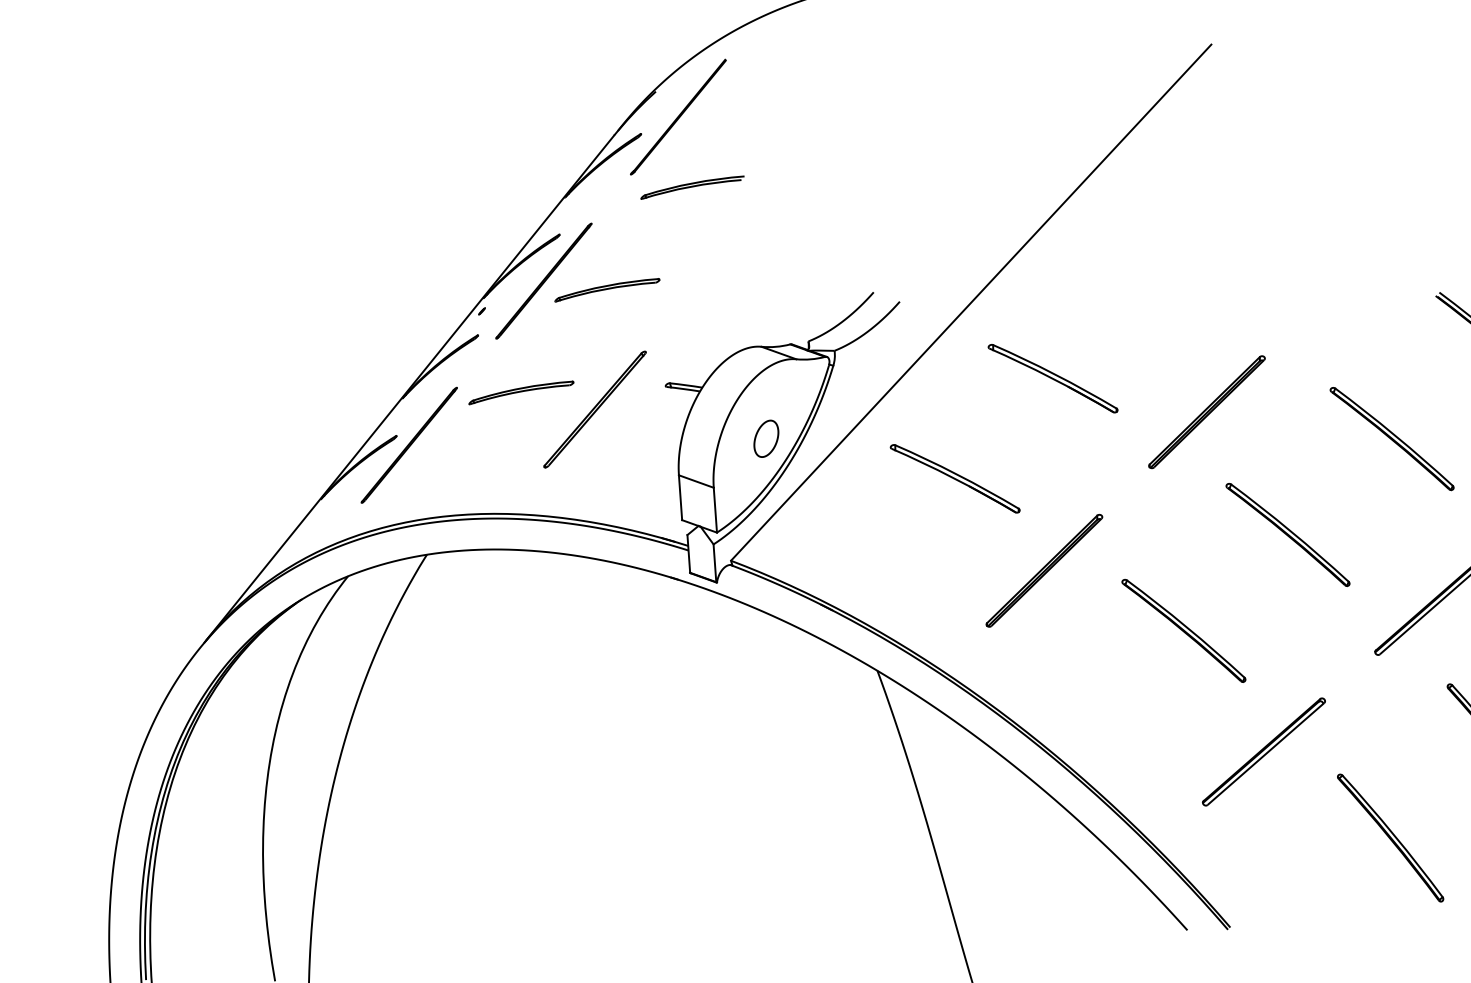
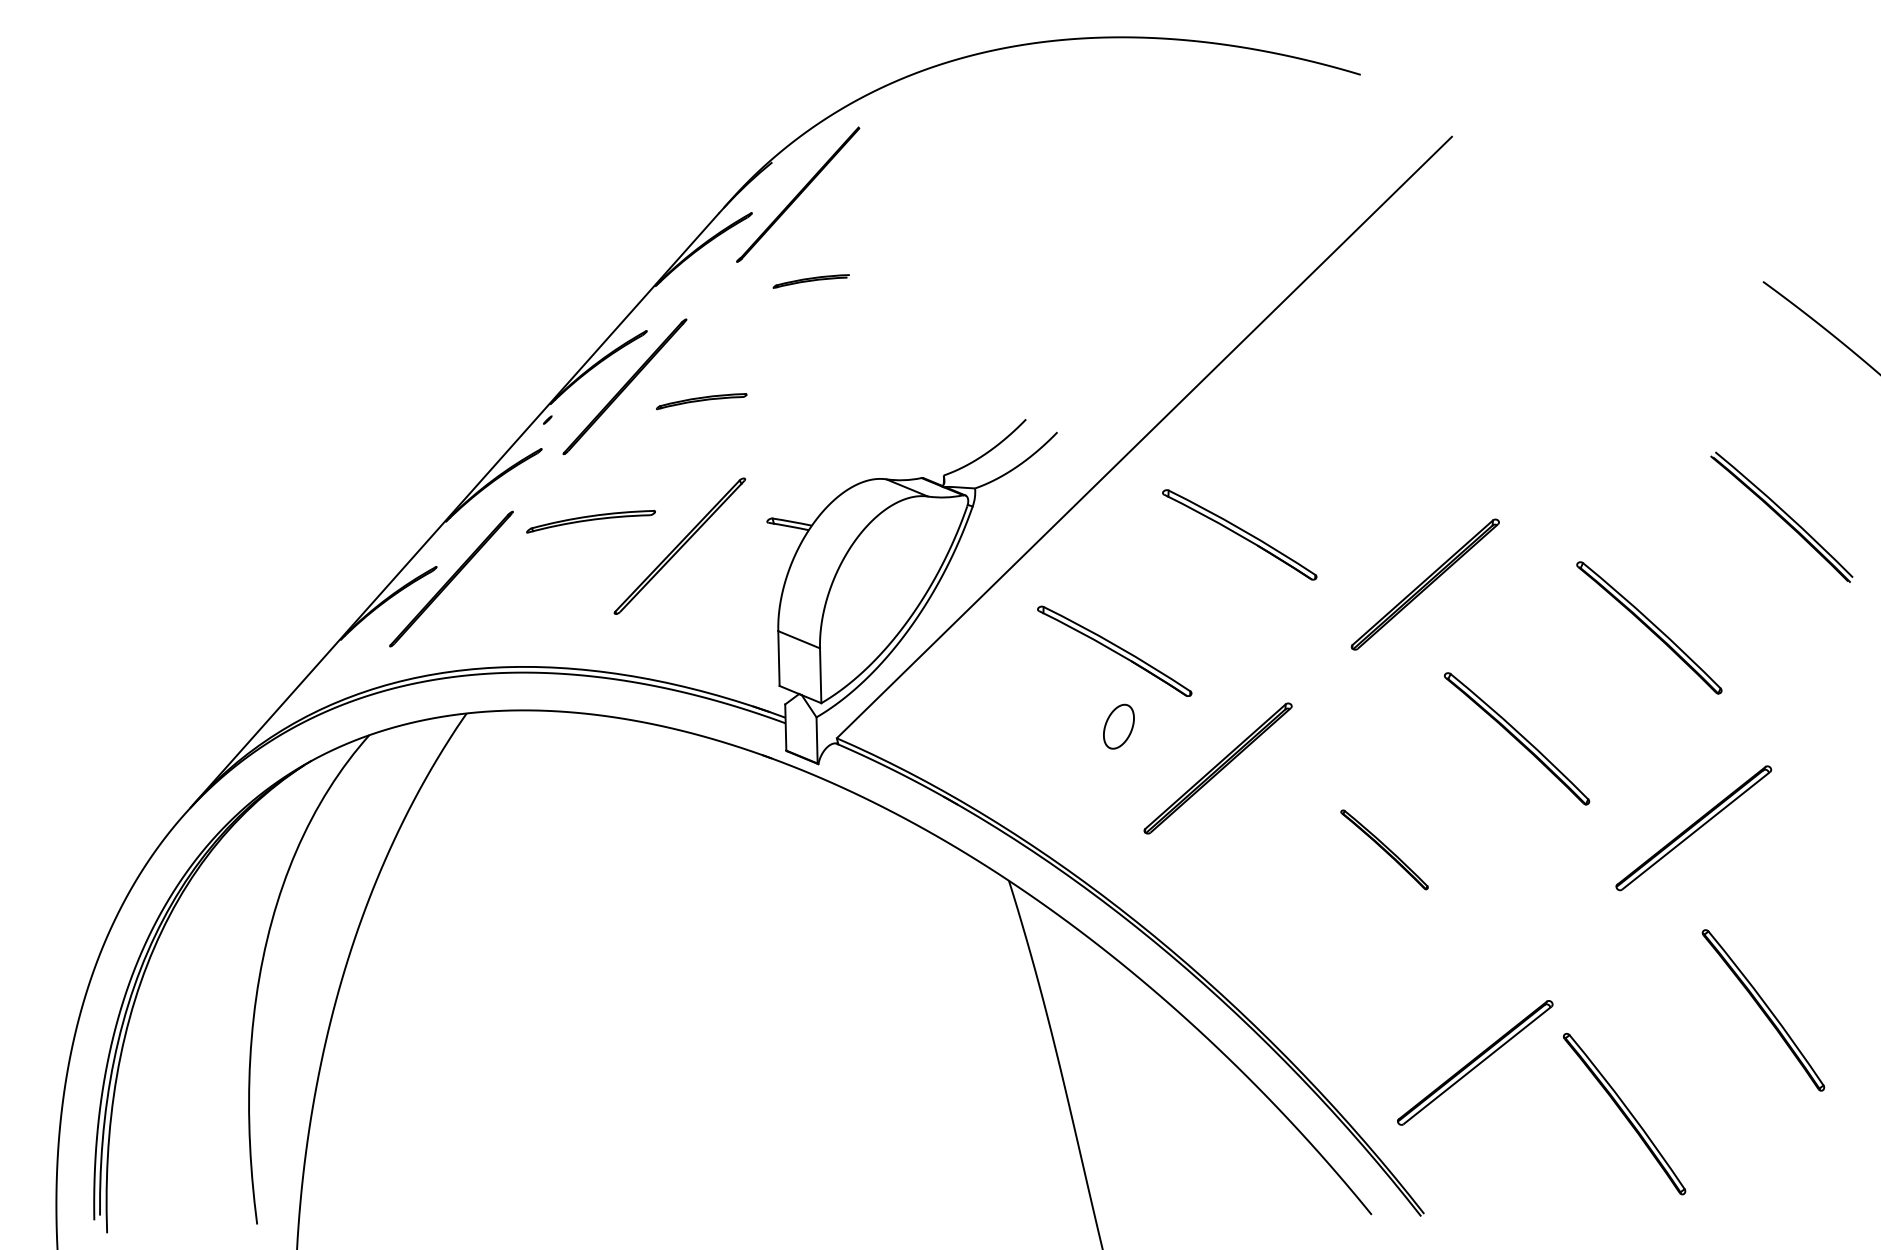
part: (692, 187) -> (811, 281), size x0.6
part: (607, 290) -> (701, 401), size x0.7
part: (766, 438) -> (1118, 726), moved
part: (1183, 630) -> (1384, 849), size x0.6
part: (1264, 751) -> (1475, 1062), moved

